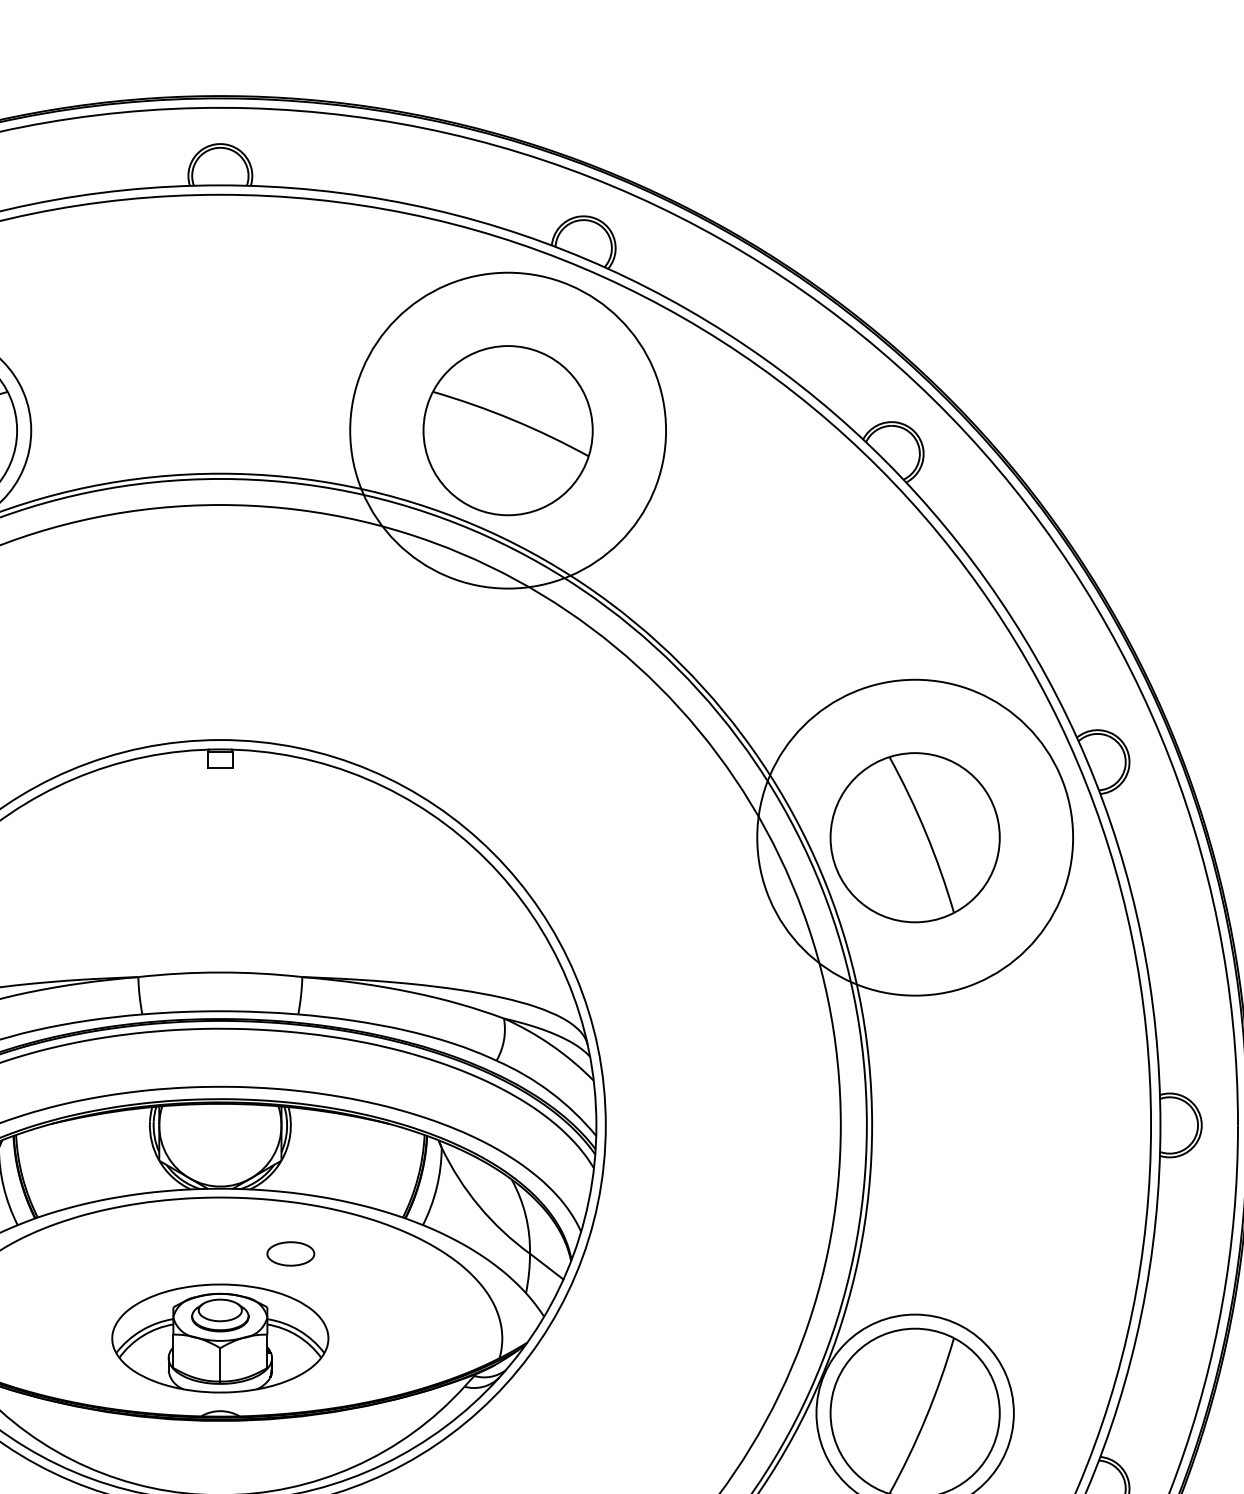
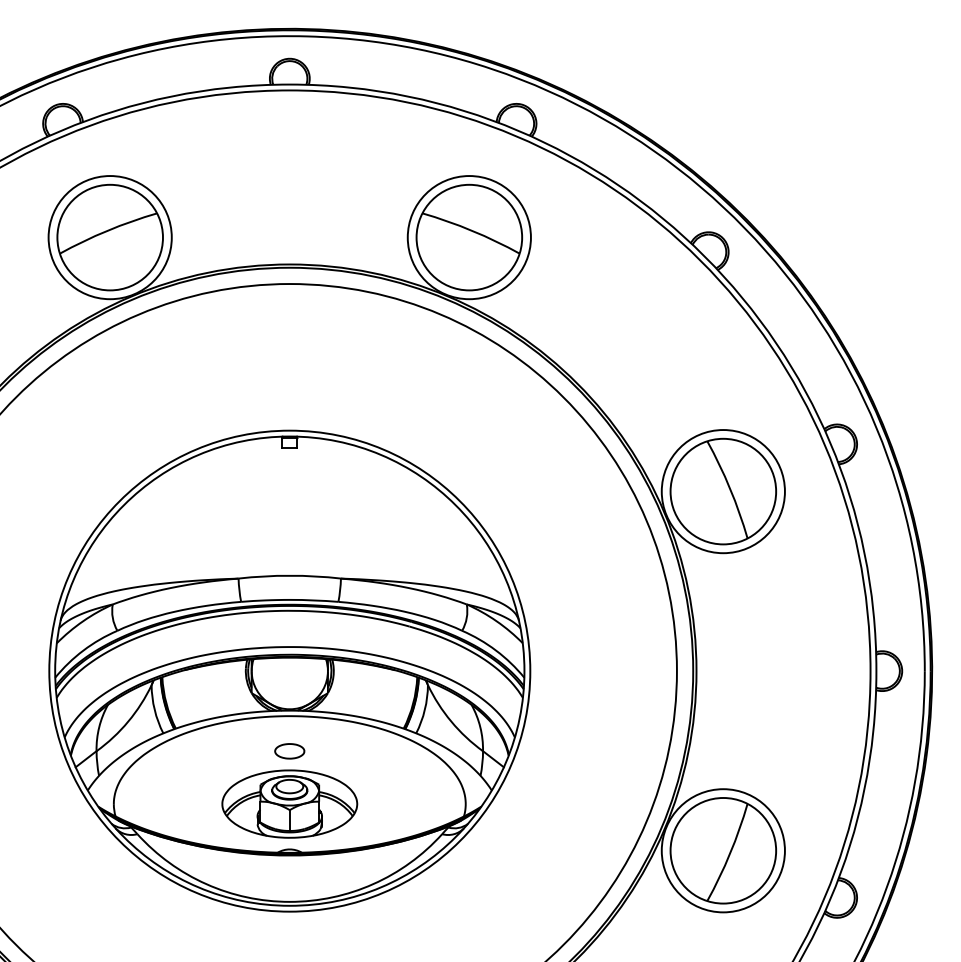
circle: (506, 430) -> (468, 237), size x0.62
circle: (913, 837) -> (722, 491), size x0.62
part: (290, 1254) -> (289, 751), moved

